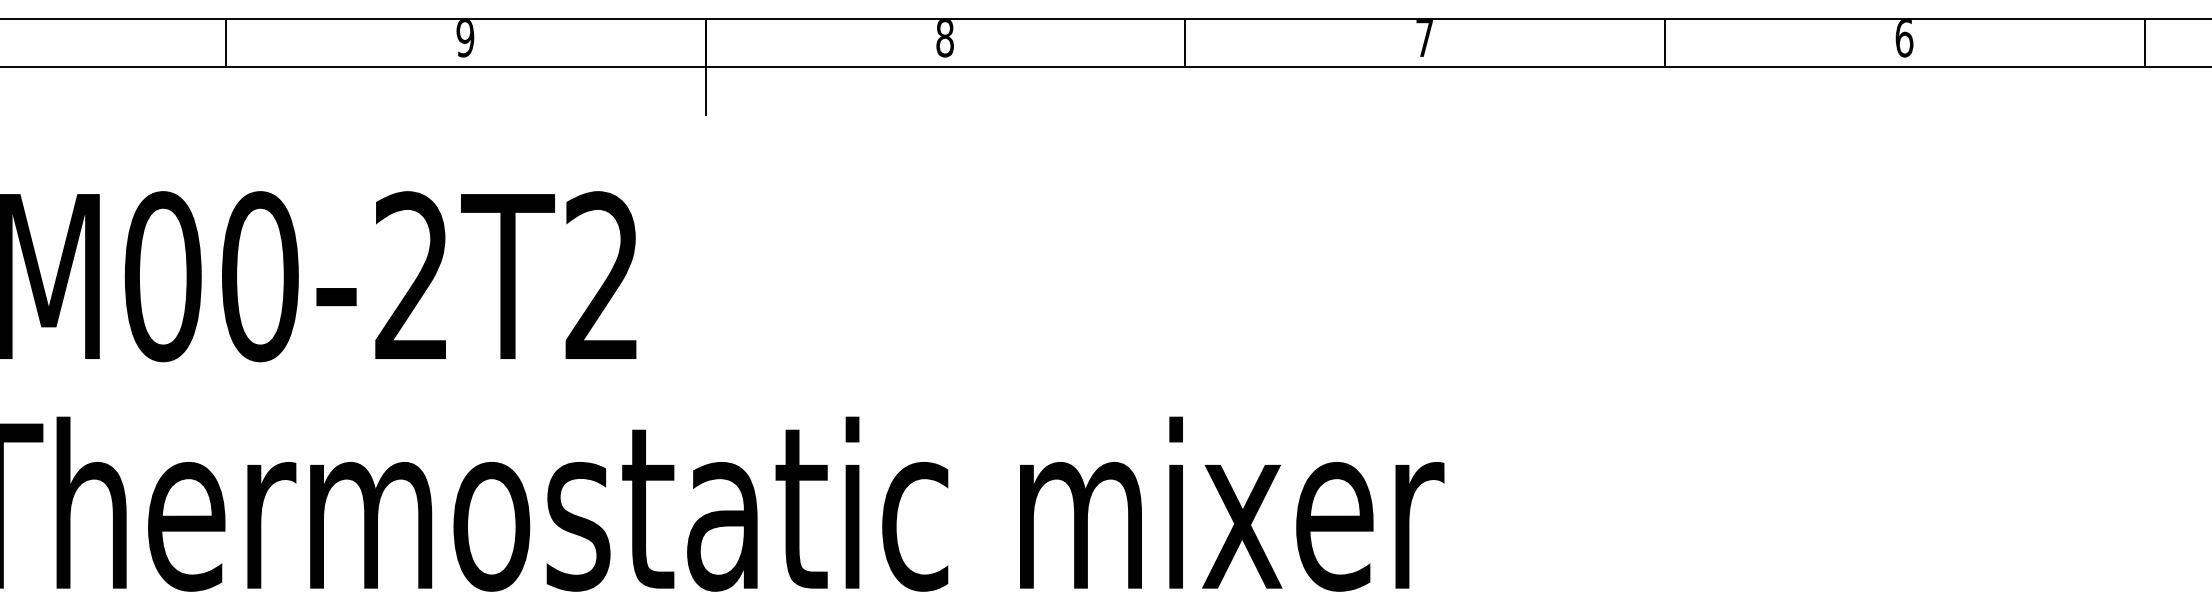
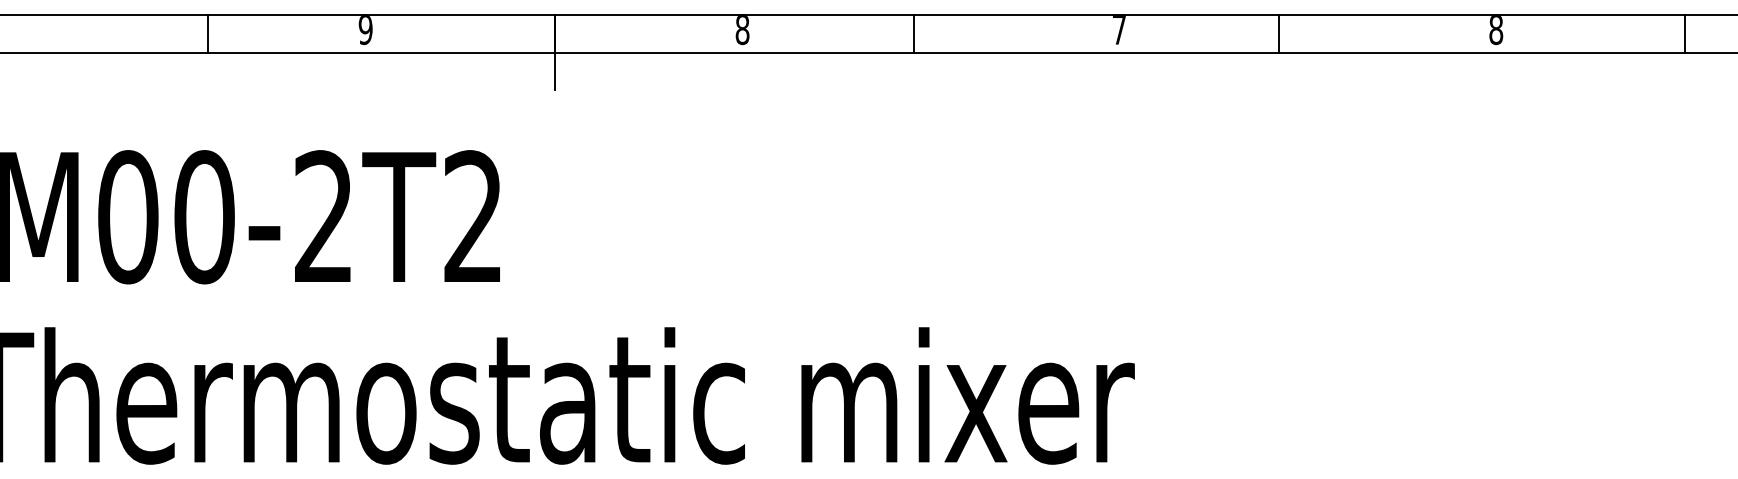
text: (1904, 38) -> (1496, 30), 6 -> 8
line: (226, 43) -> (207, 34), moved
line: (1185, 43) -> (914, 34), moved
line: (1665, 43) -> (1279, 34), moved

